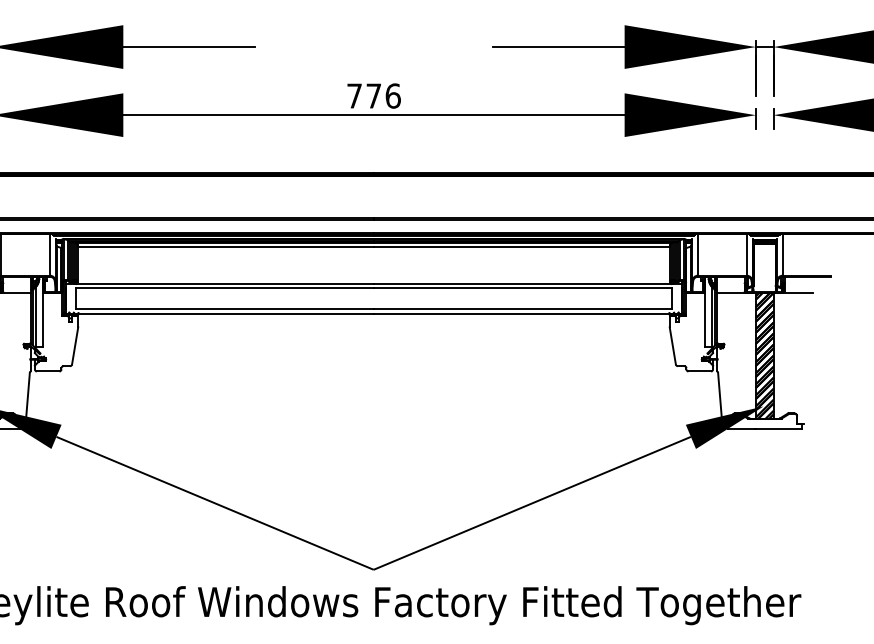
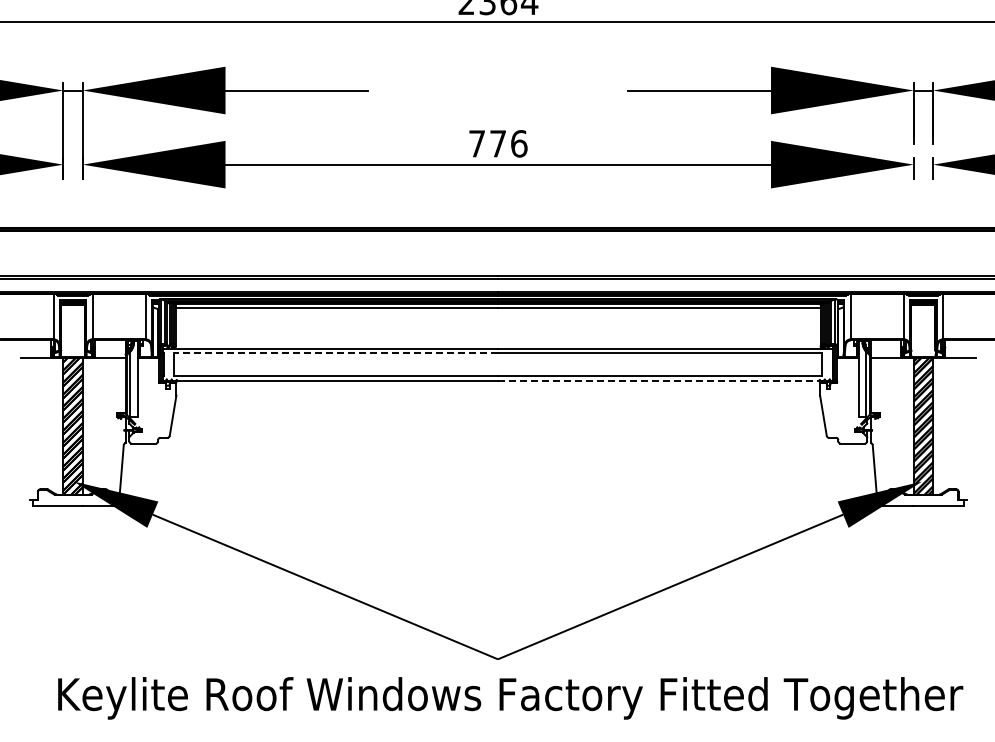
line: (225, 288) -> (336, 353), solid -> dashed
line: (527, 313) -> (665, 380), solid -> dashed

